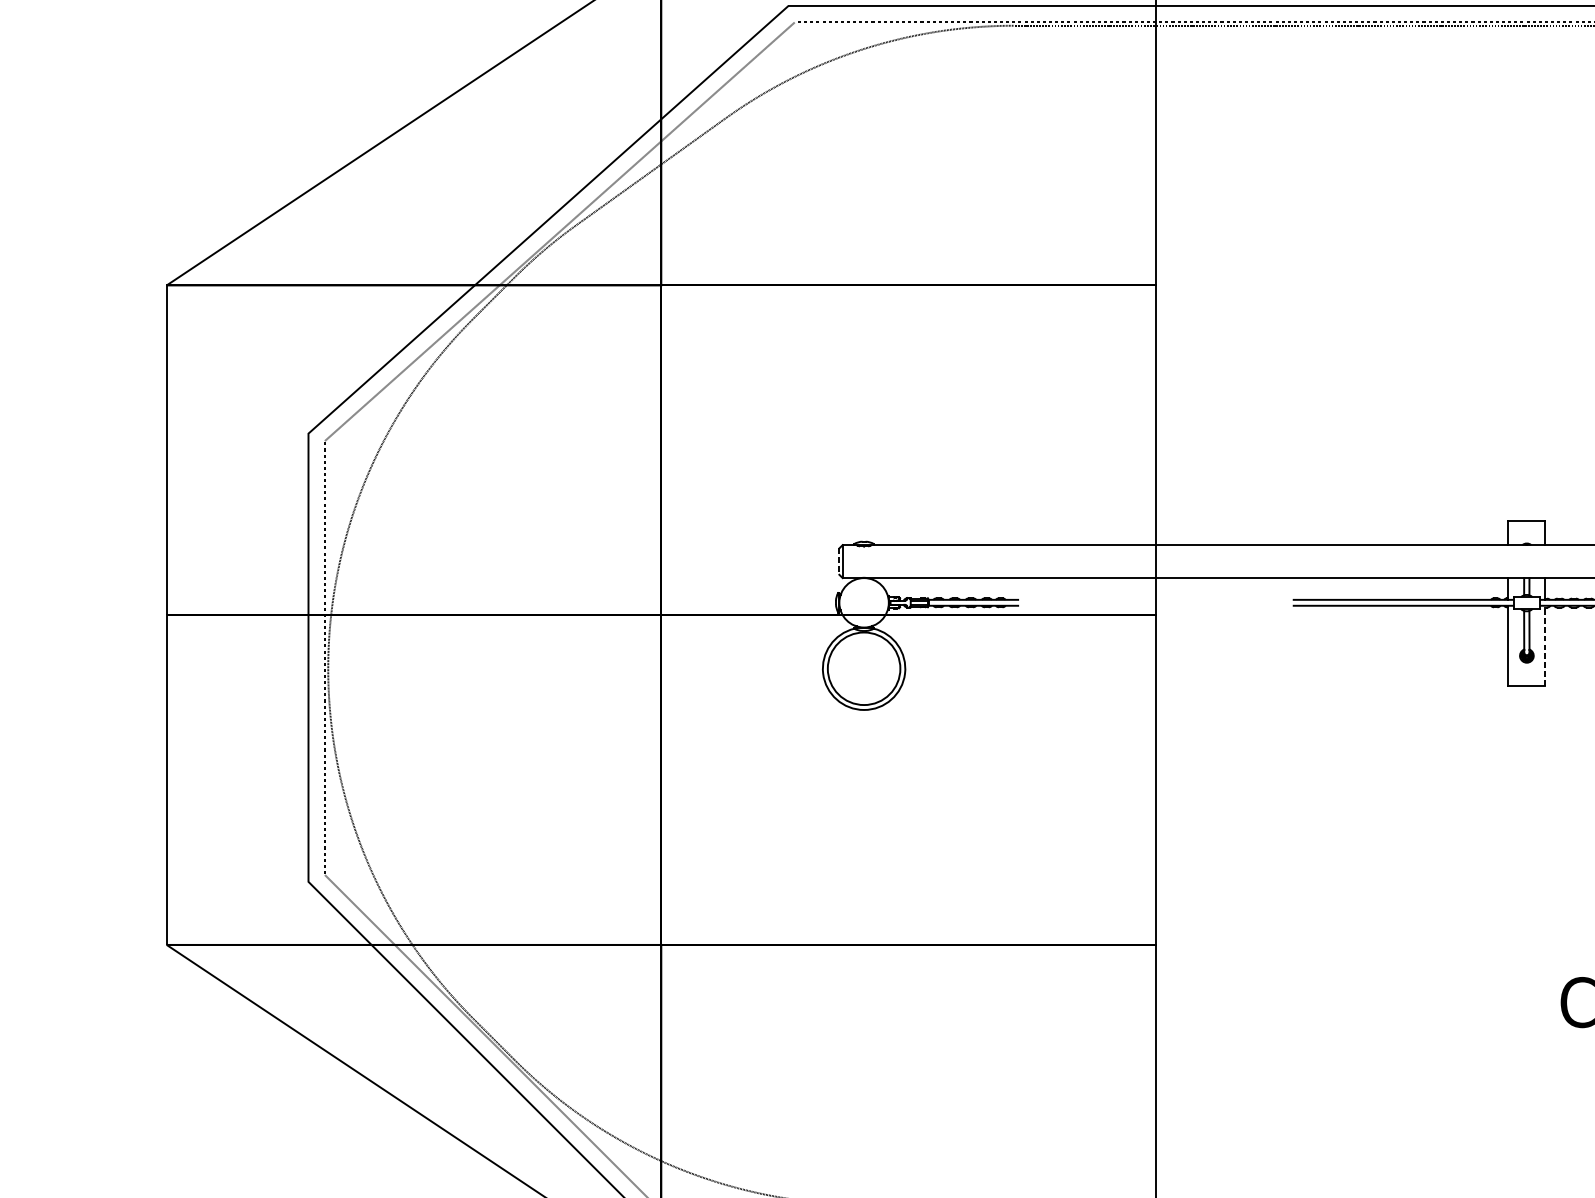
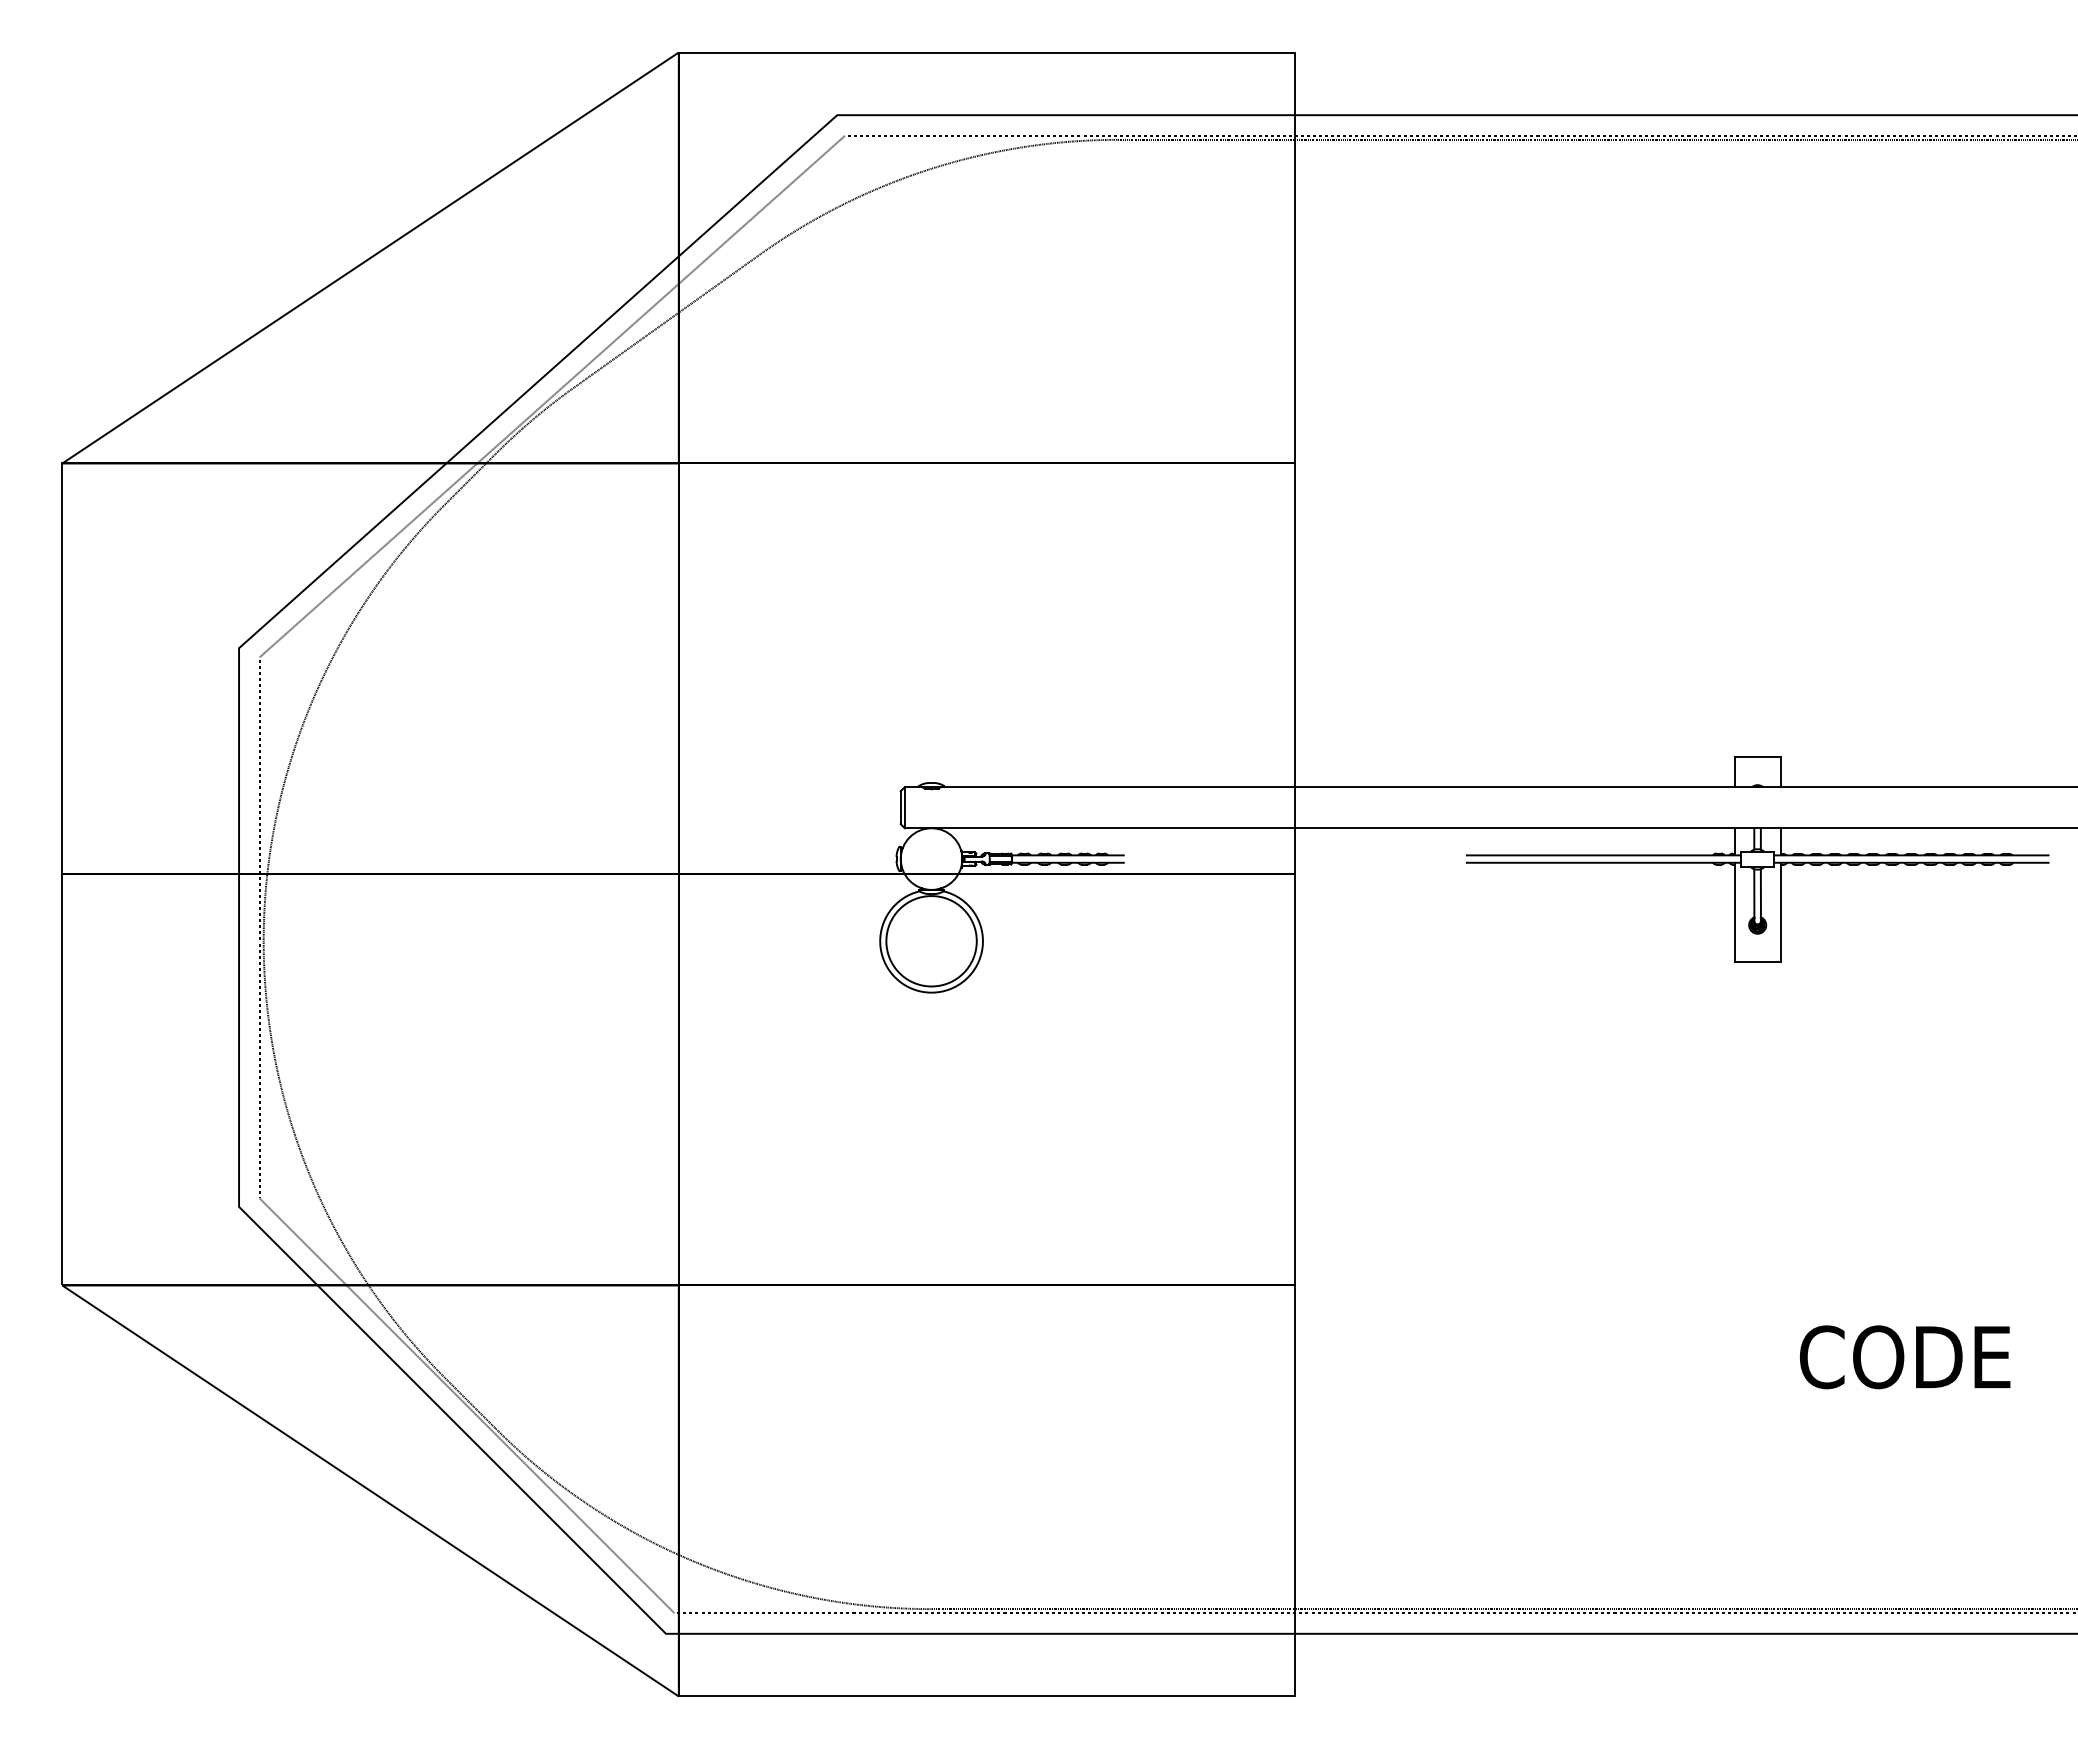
line: (839, 562) -> (900, 808), dashed -> solid
line: (1545, 645) -> (1780, 912), dashed -> solid

